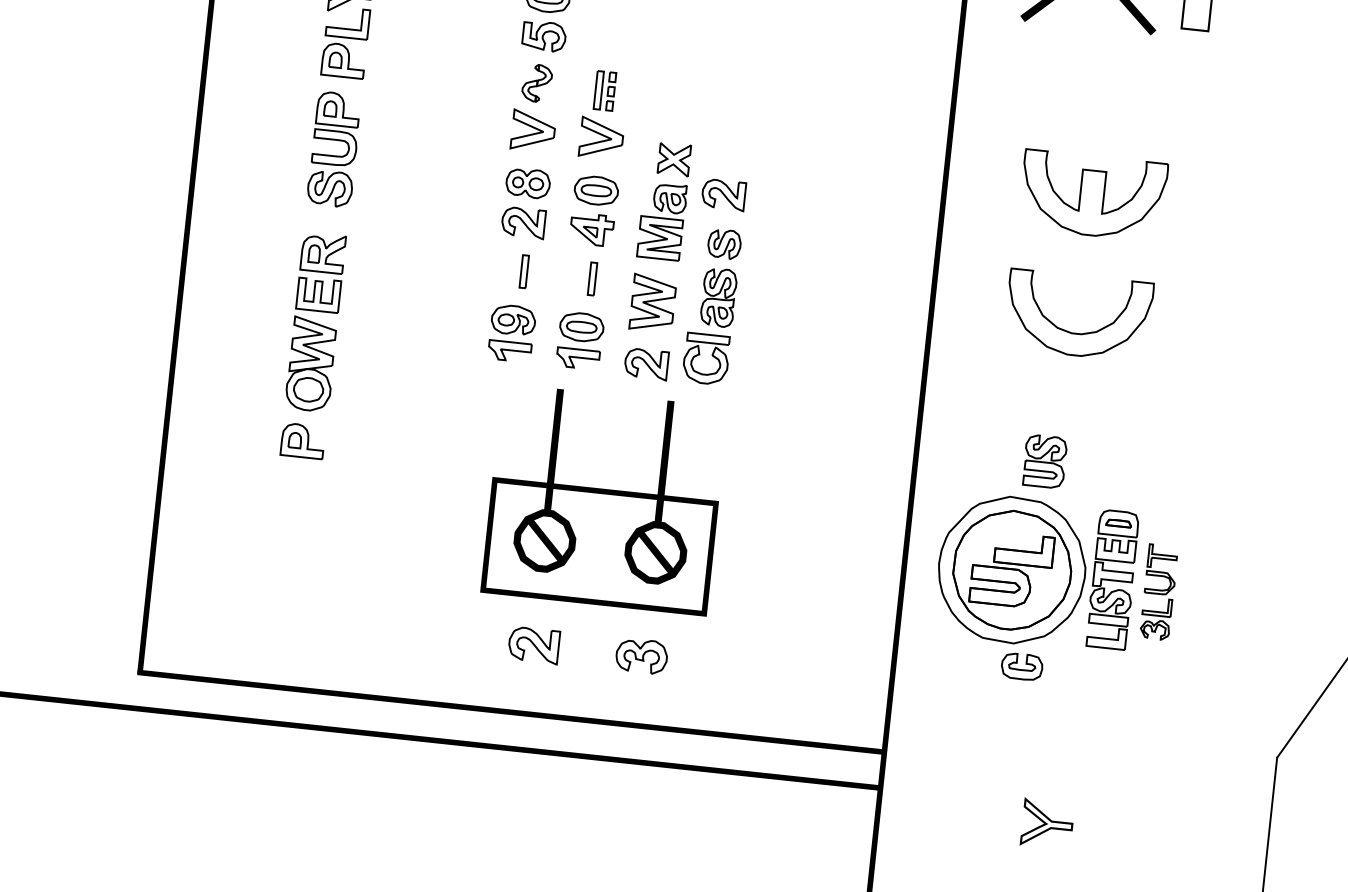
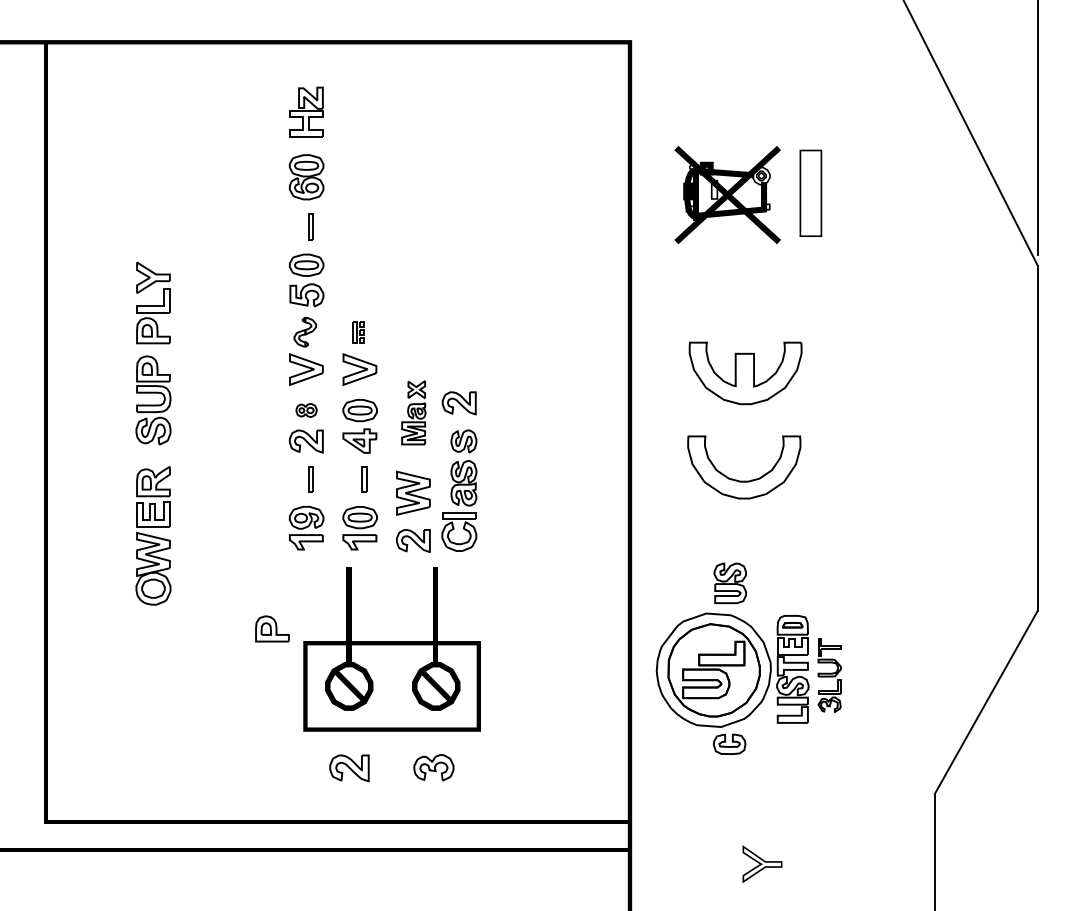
part: (604, 90) -> (358, 332), size x0.7
part: (527, 183) -> (306, 410), size x0.6
part: (664, 200) -> (413, 412), size x0.7
part: (303, 440) -> (272, 628), moved

